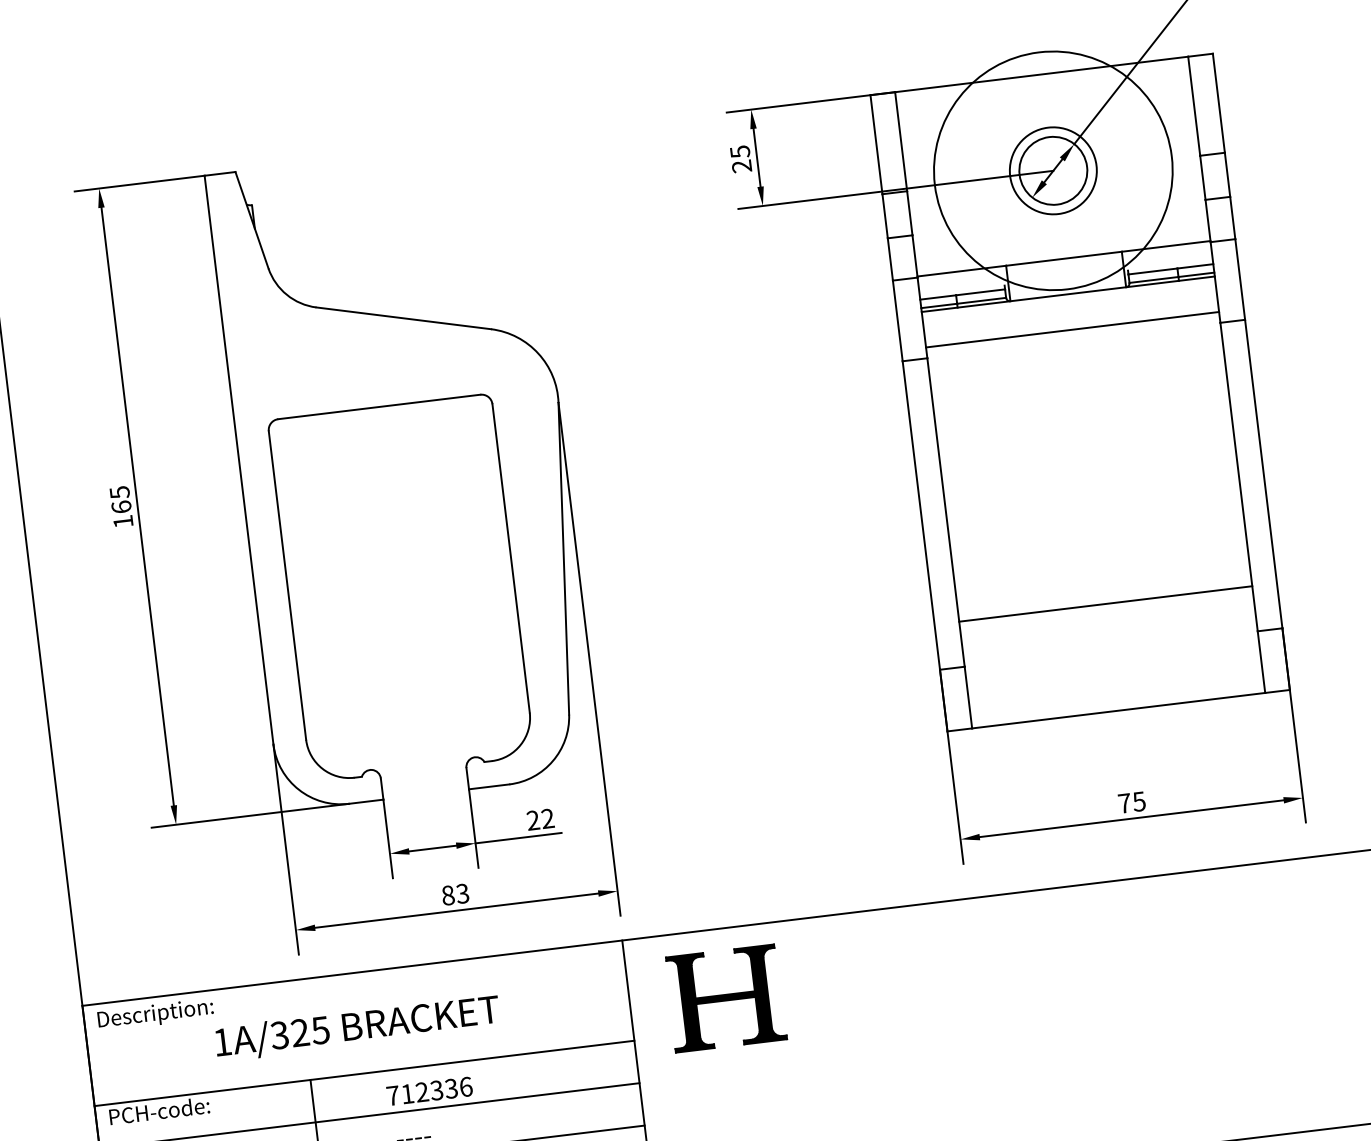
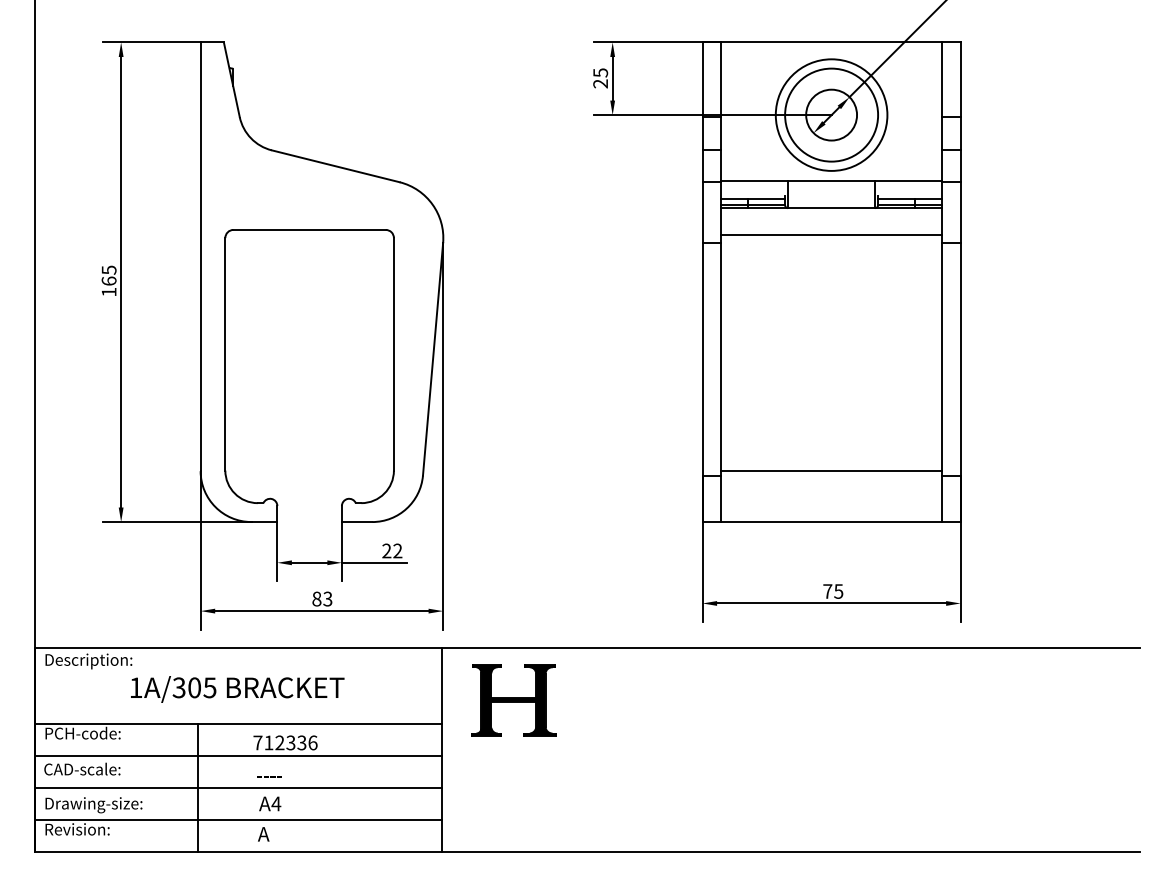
circle: (1053, 170) -> (831, 114), size x0.62
circle: (1053, 170) -> (831, 114), size x1.43
line: (1105, 603) -> (831, 470), moved
text: (300, 1032) -> (194, 687), 1A/325 -> 1A/305

